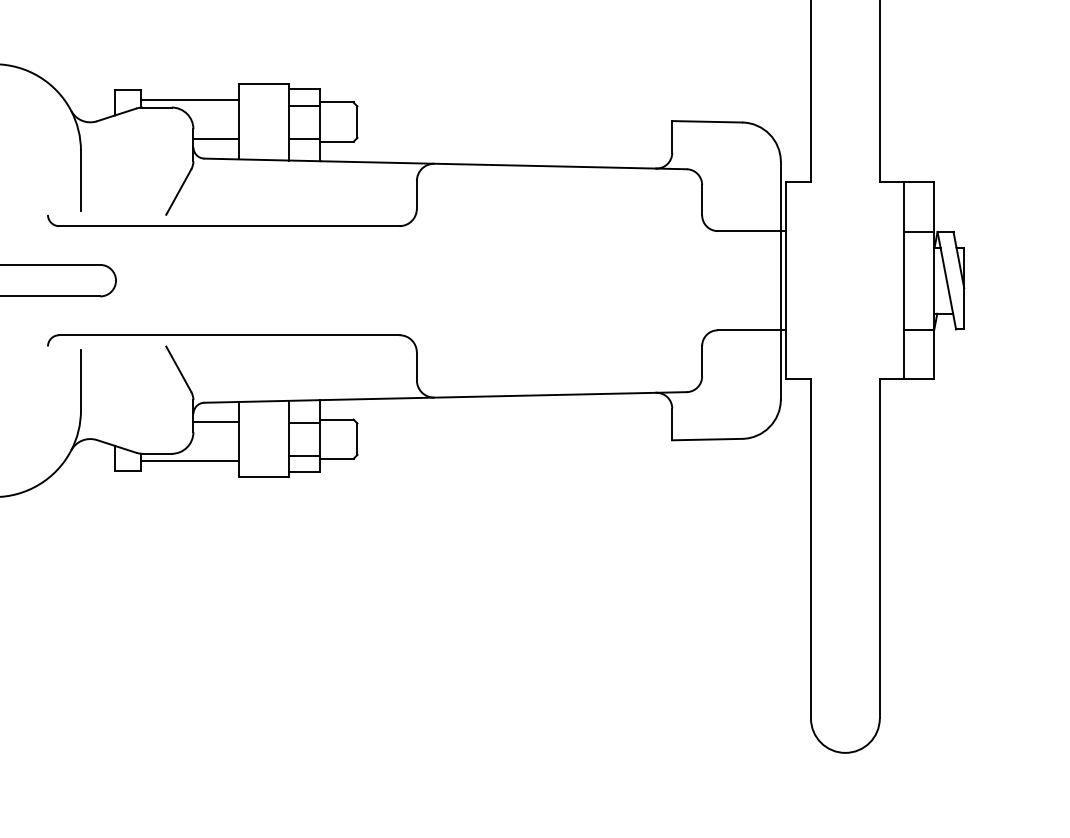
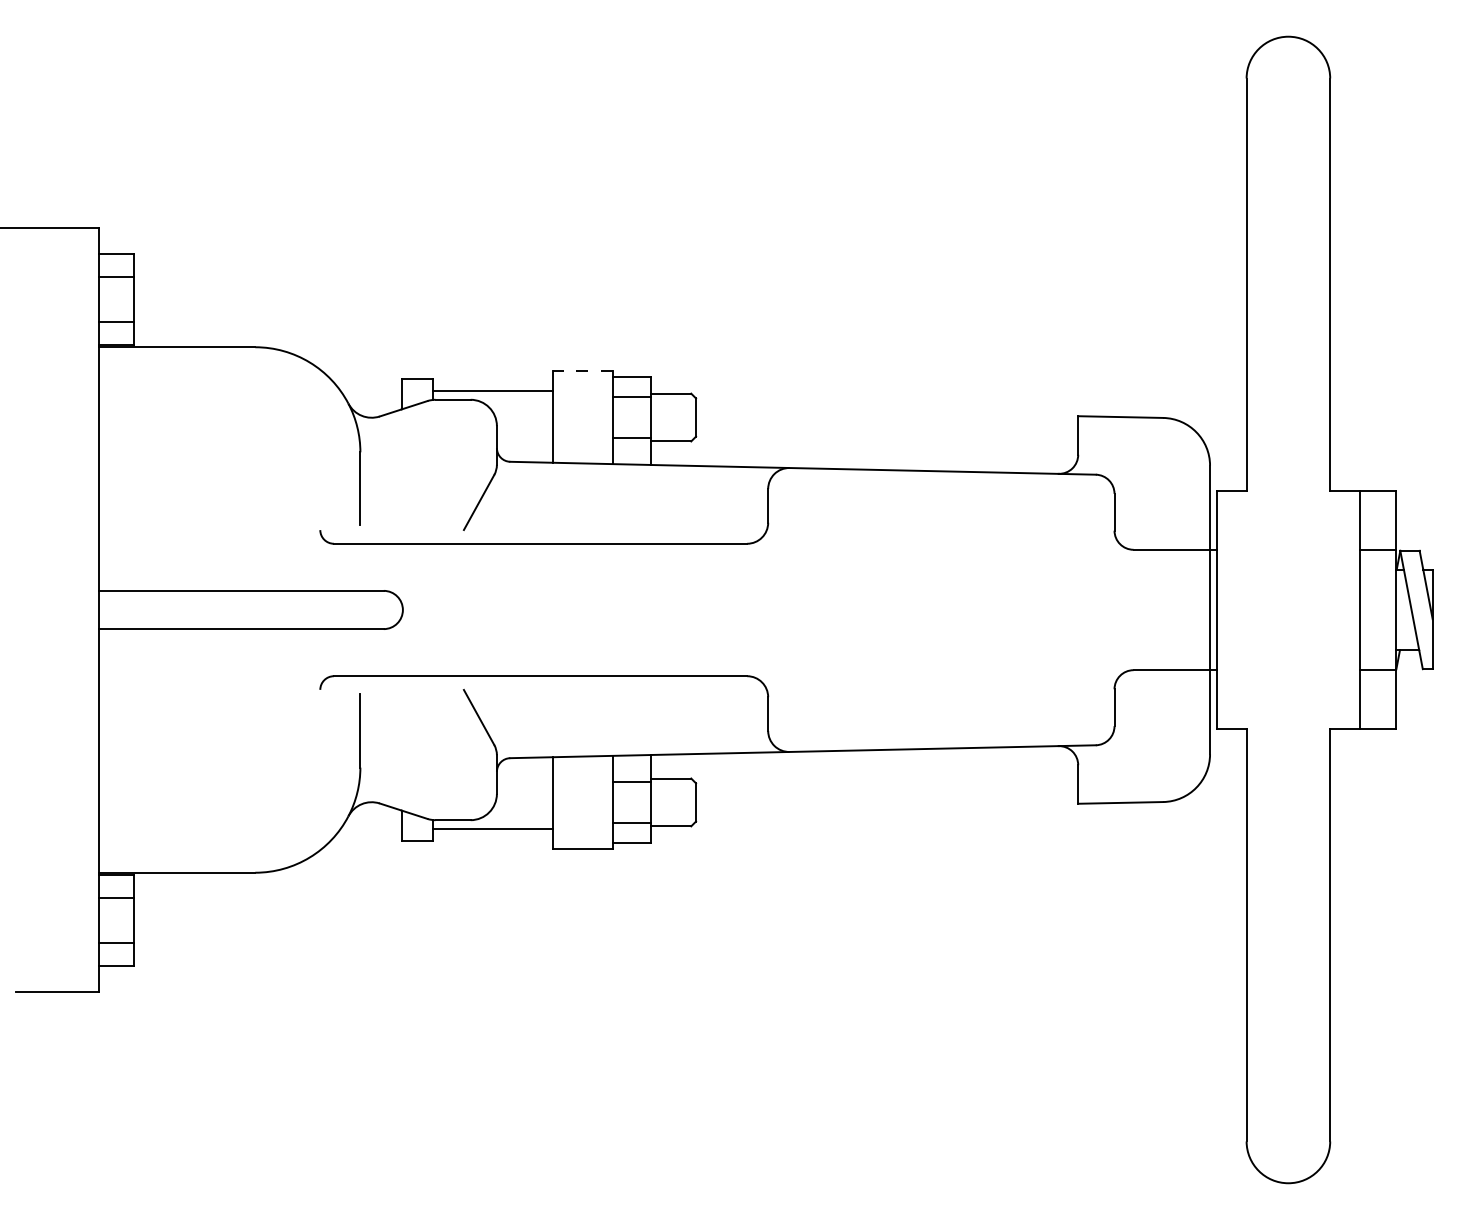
line: (263, 84) -> (582, 371), solid -> dashed
line: (216, 139) -> (524, 438), removed
line: (216, 421) -> (524, 781), removed

